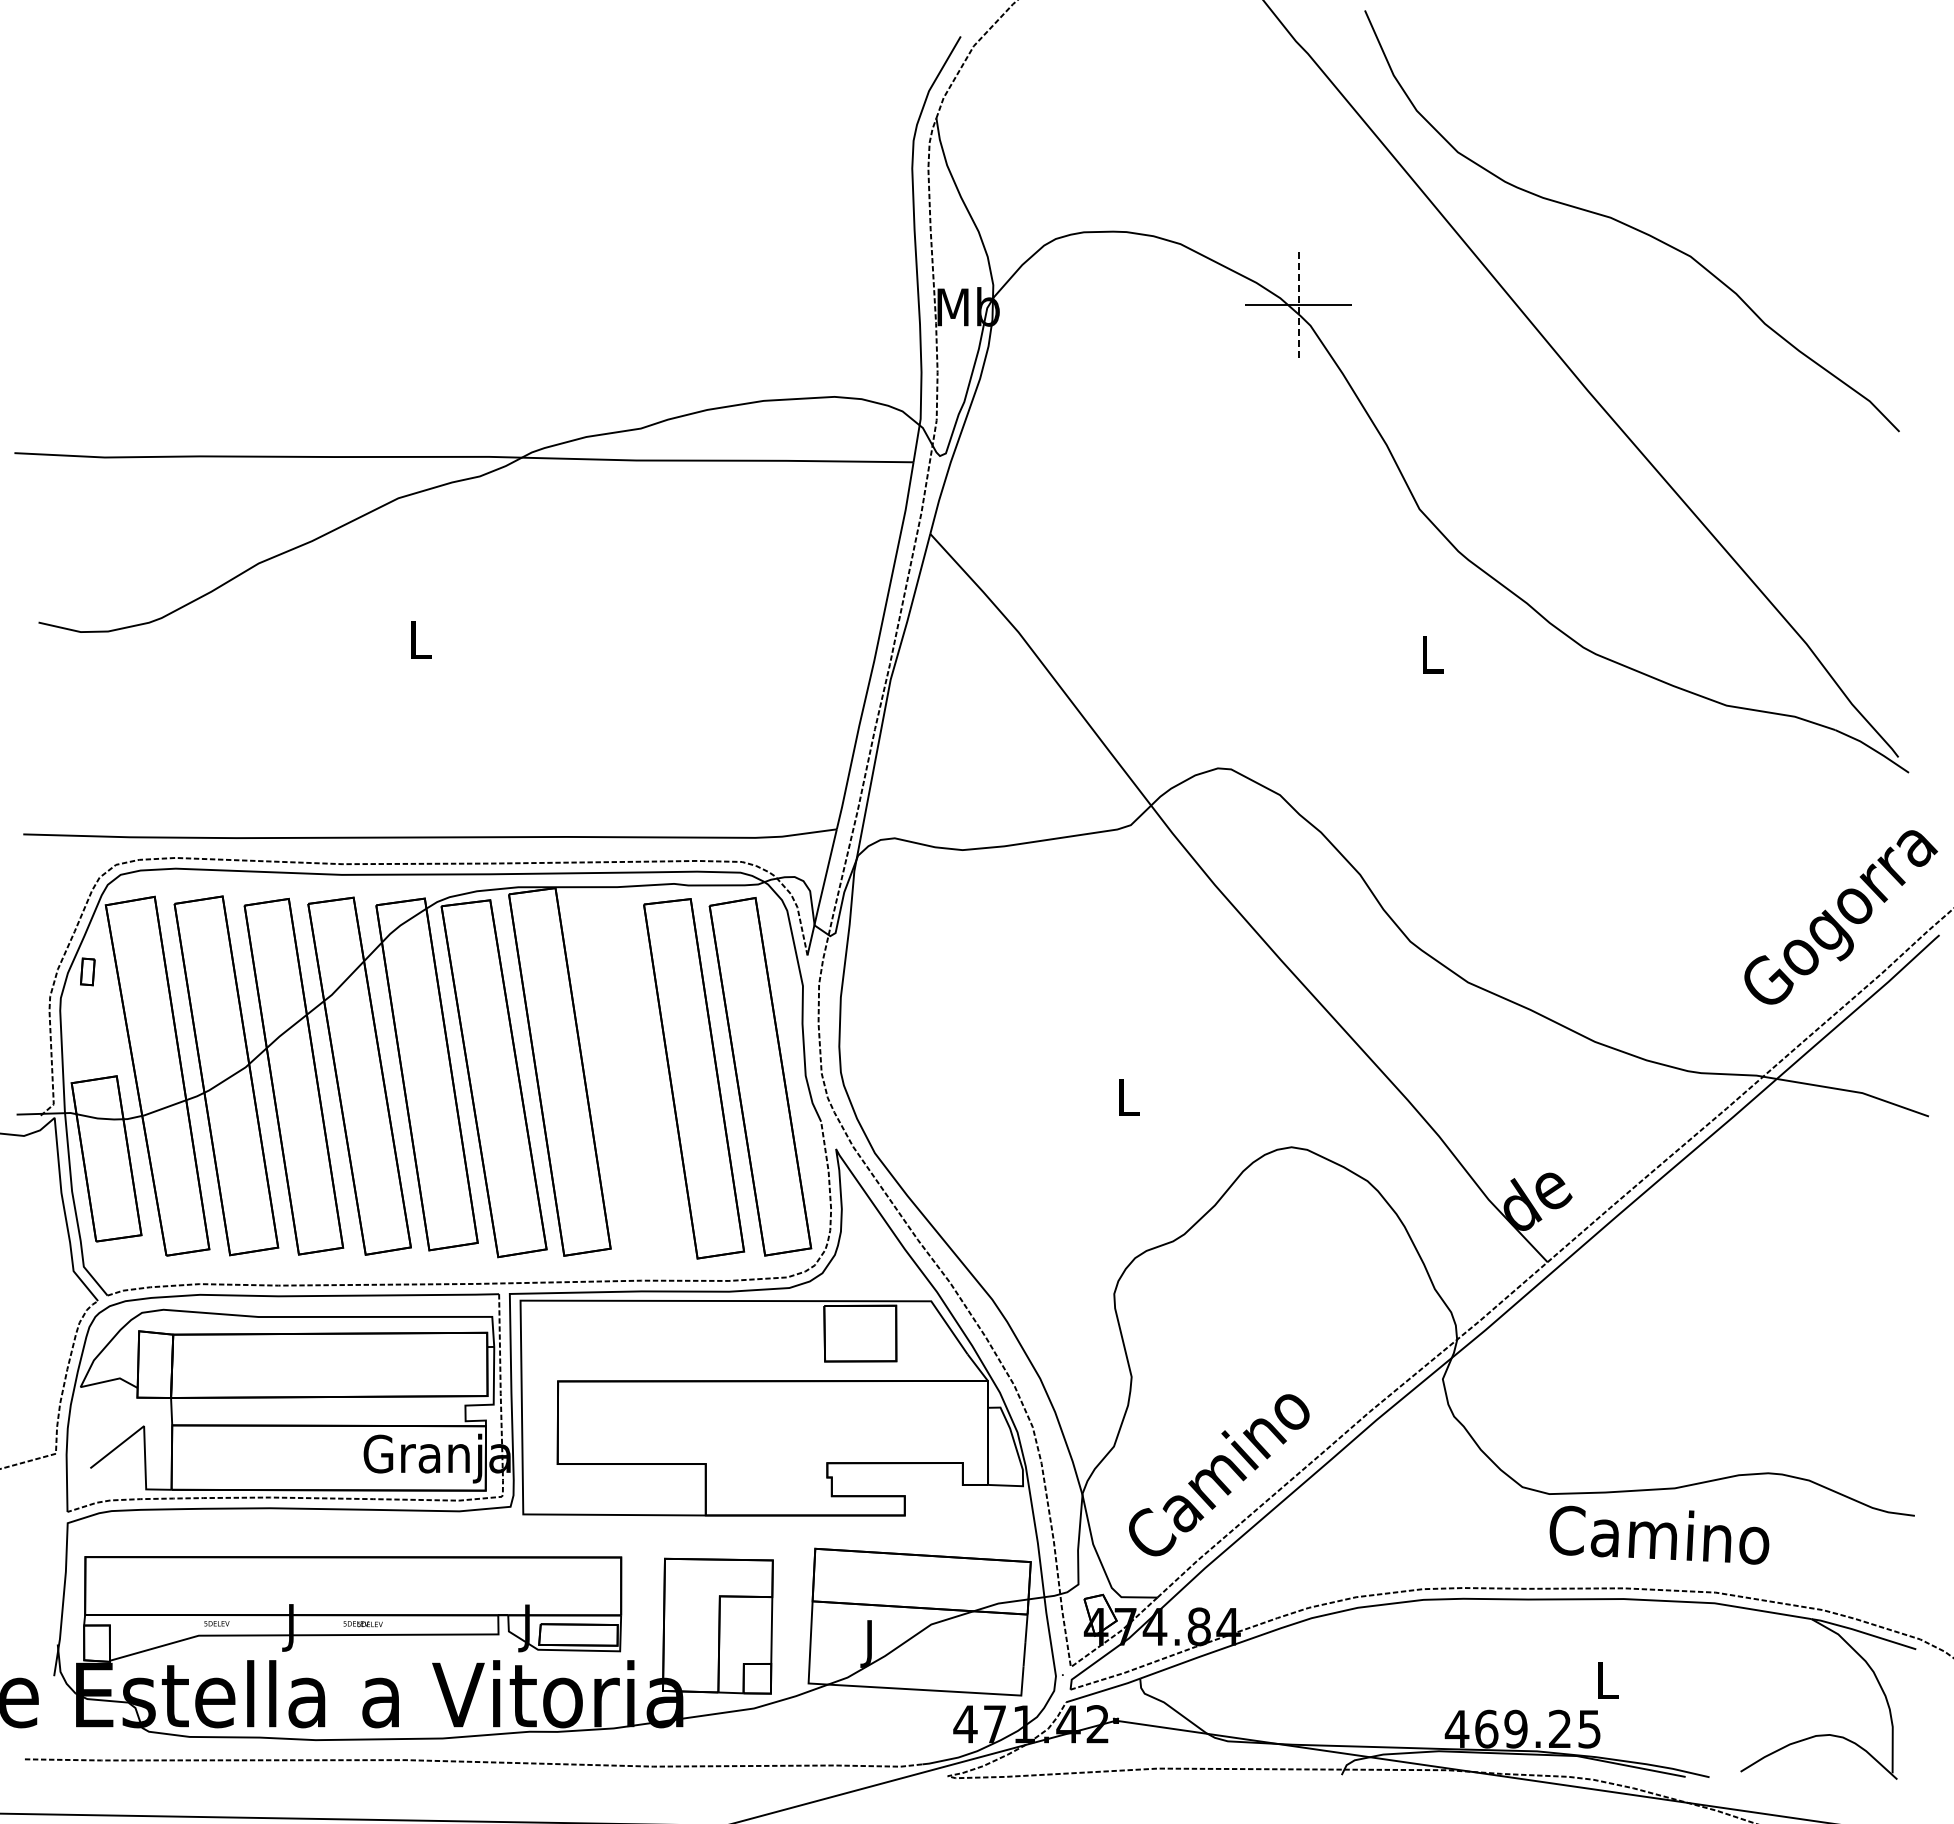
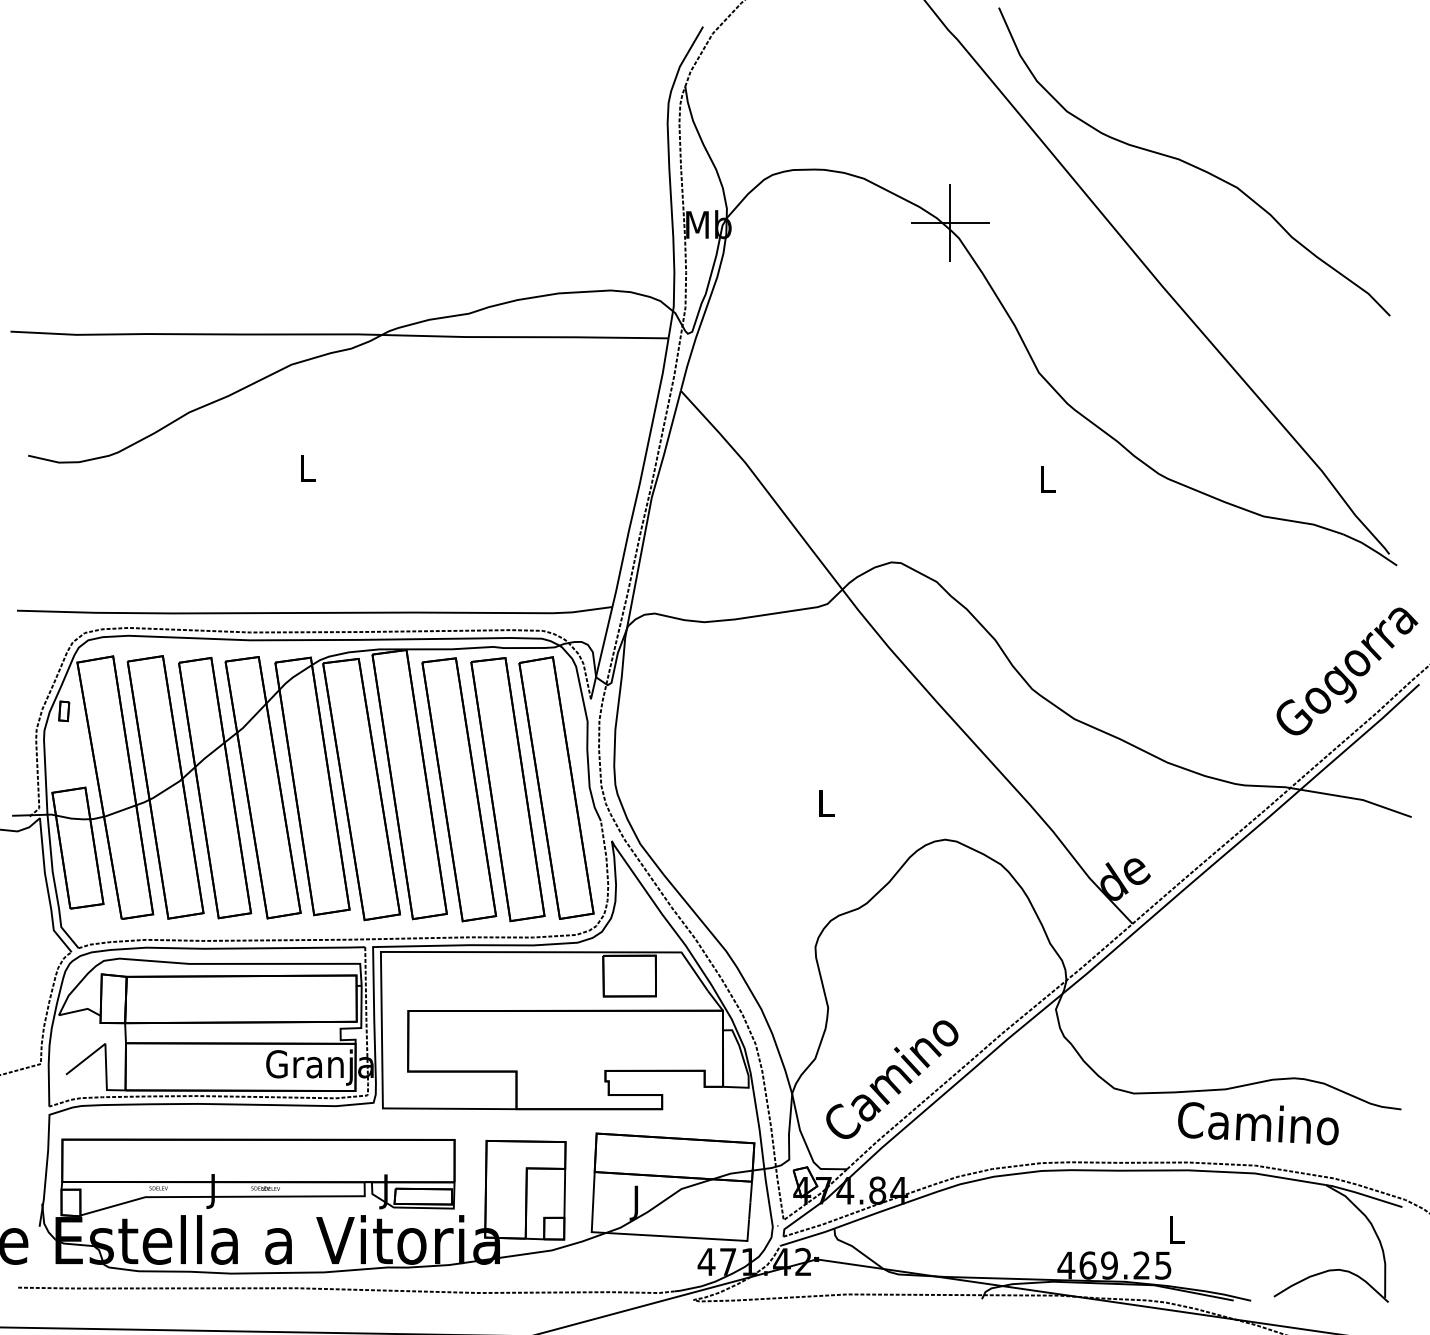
line: (1298, 304) -> (950, 222), dashed -> solid
part: (627, 1078) -> (459, 789), added
text: (1659, 1534) -> (1258, 1123), moved

